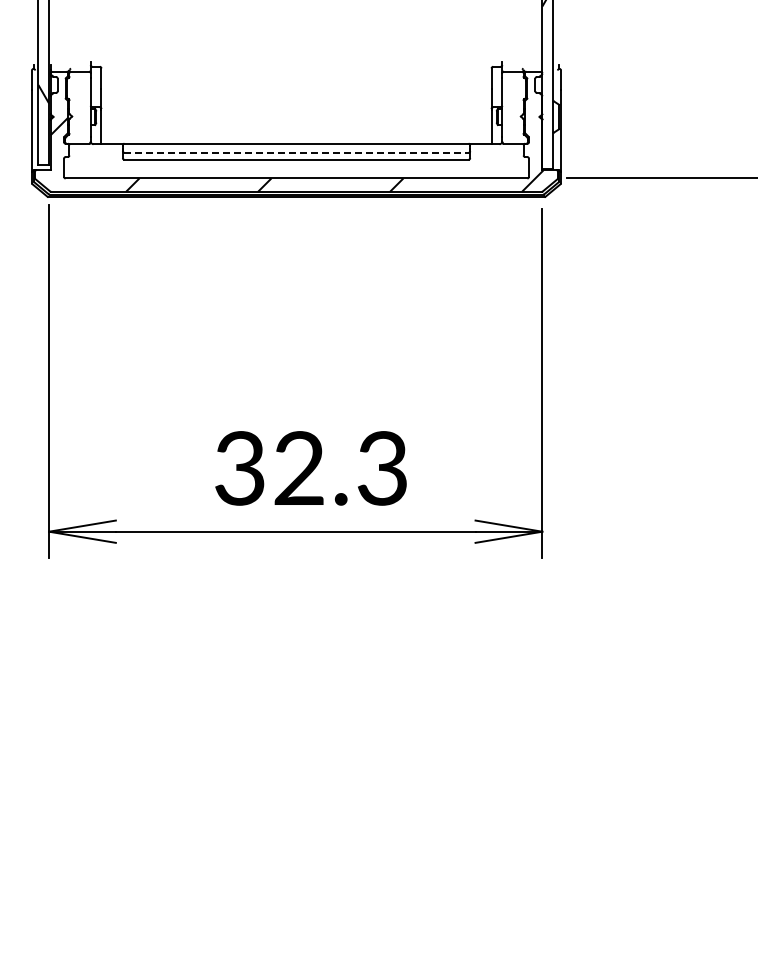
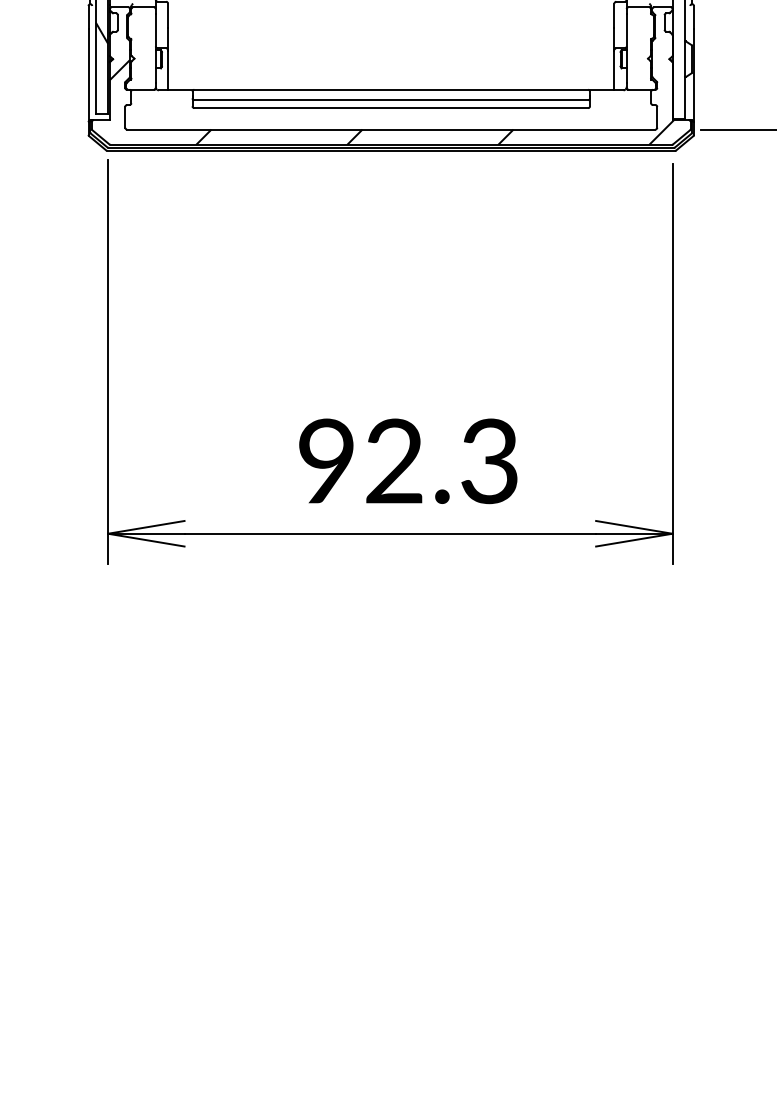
line: (297, 152) -> (392, 99), dashed -> solid
text: (239, 468) -> (325, 461), 32.3 -> 92.3

